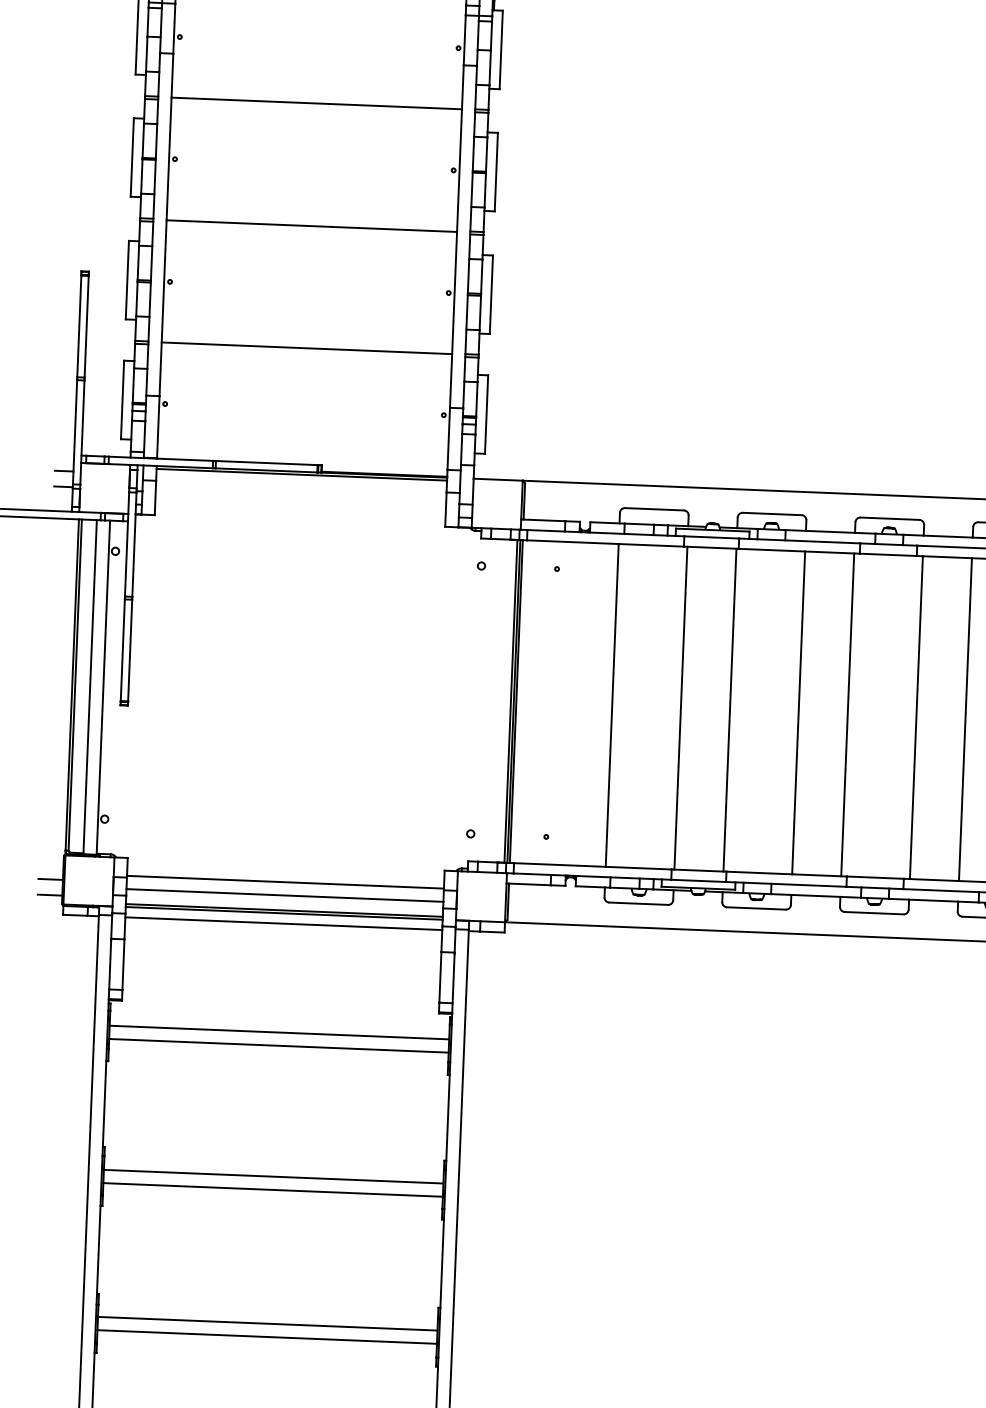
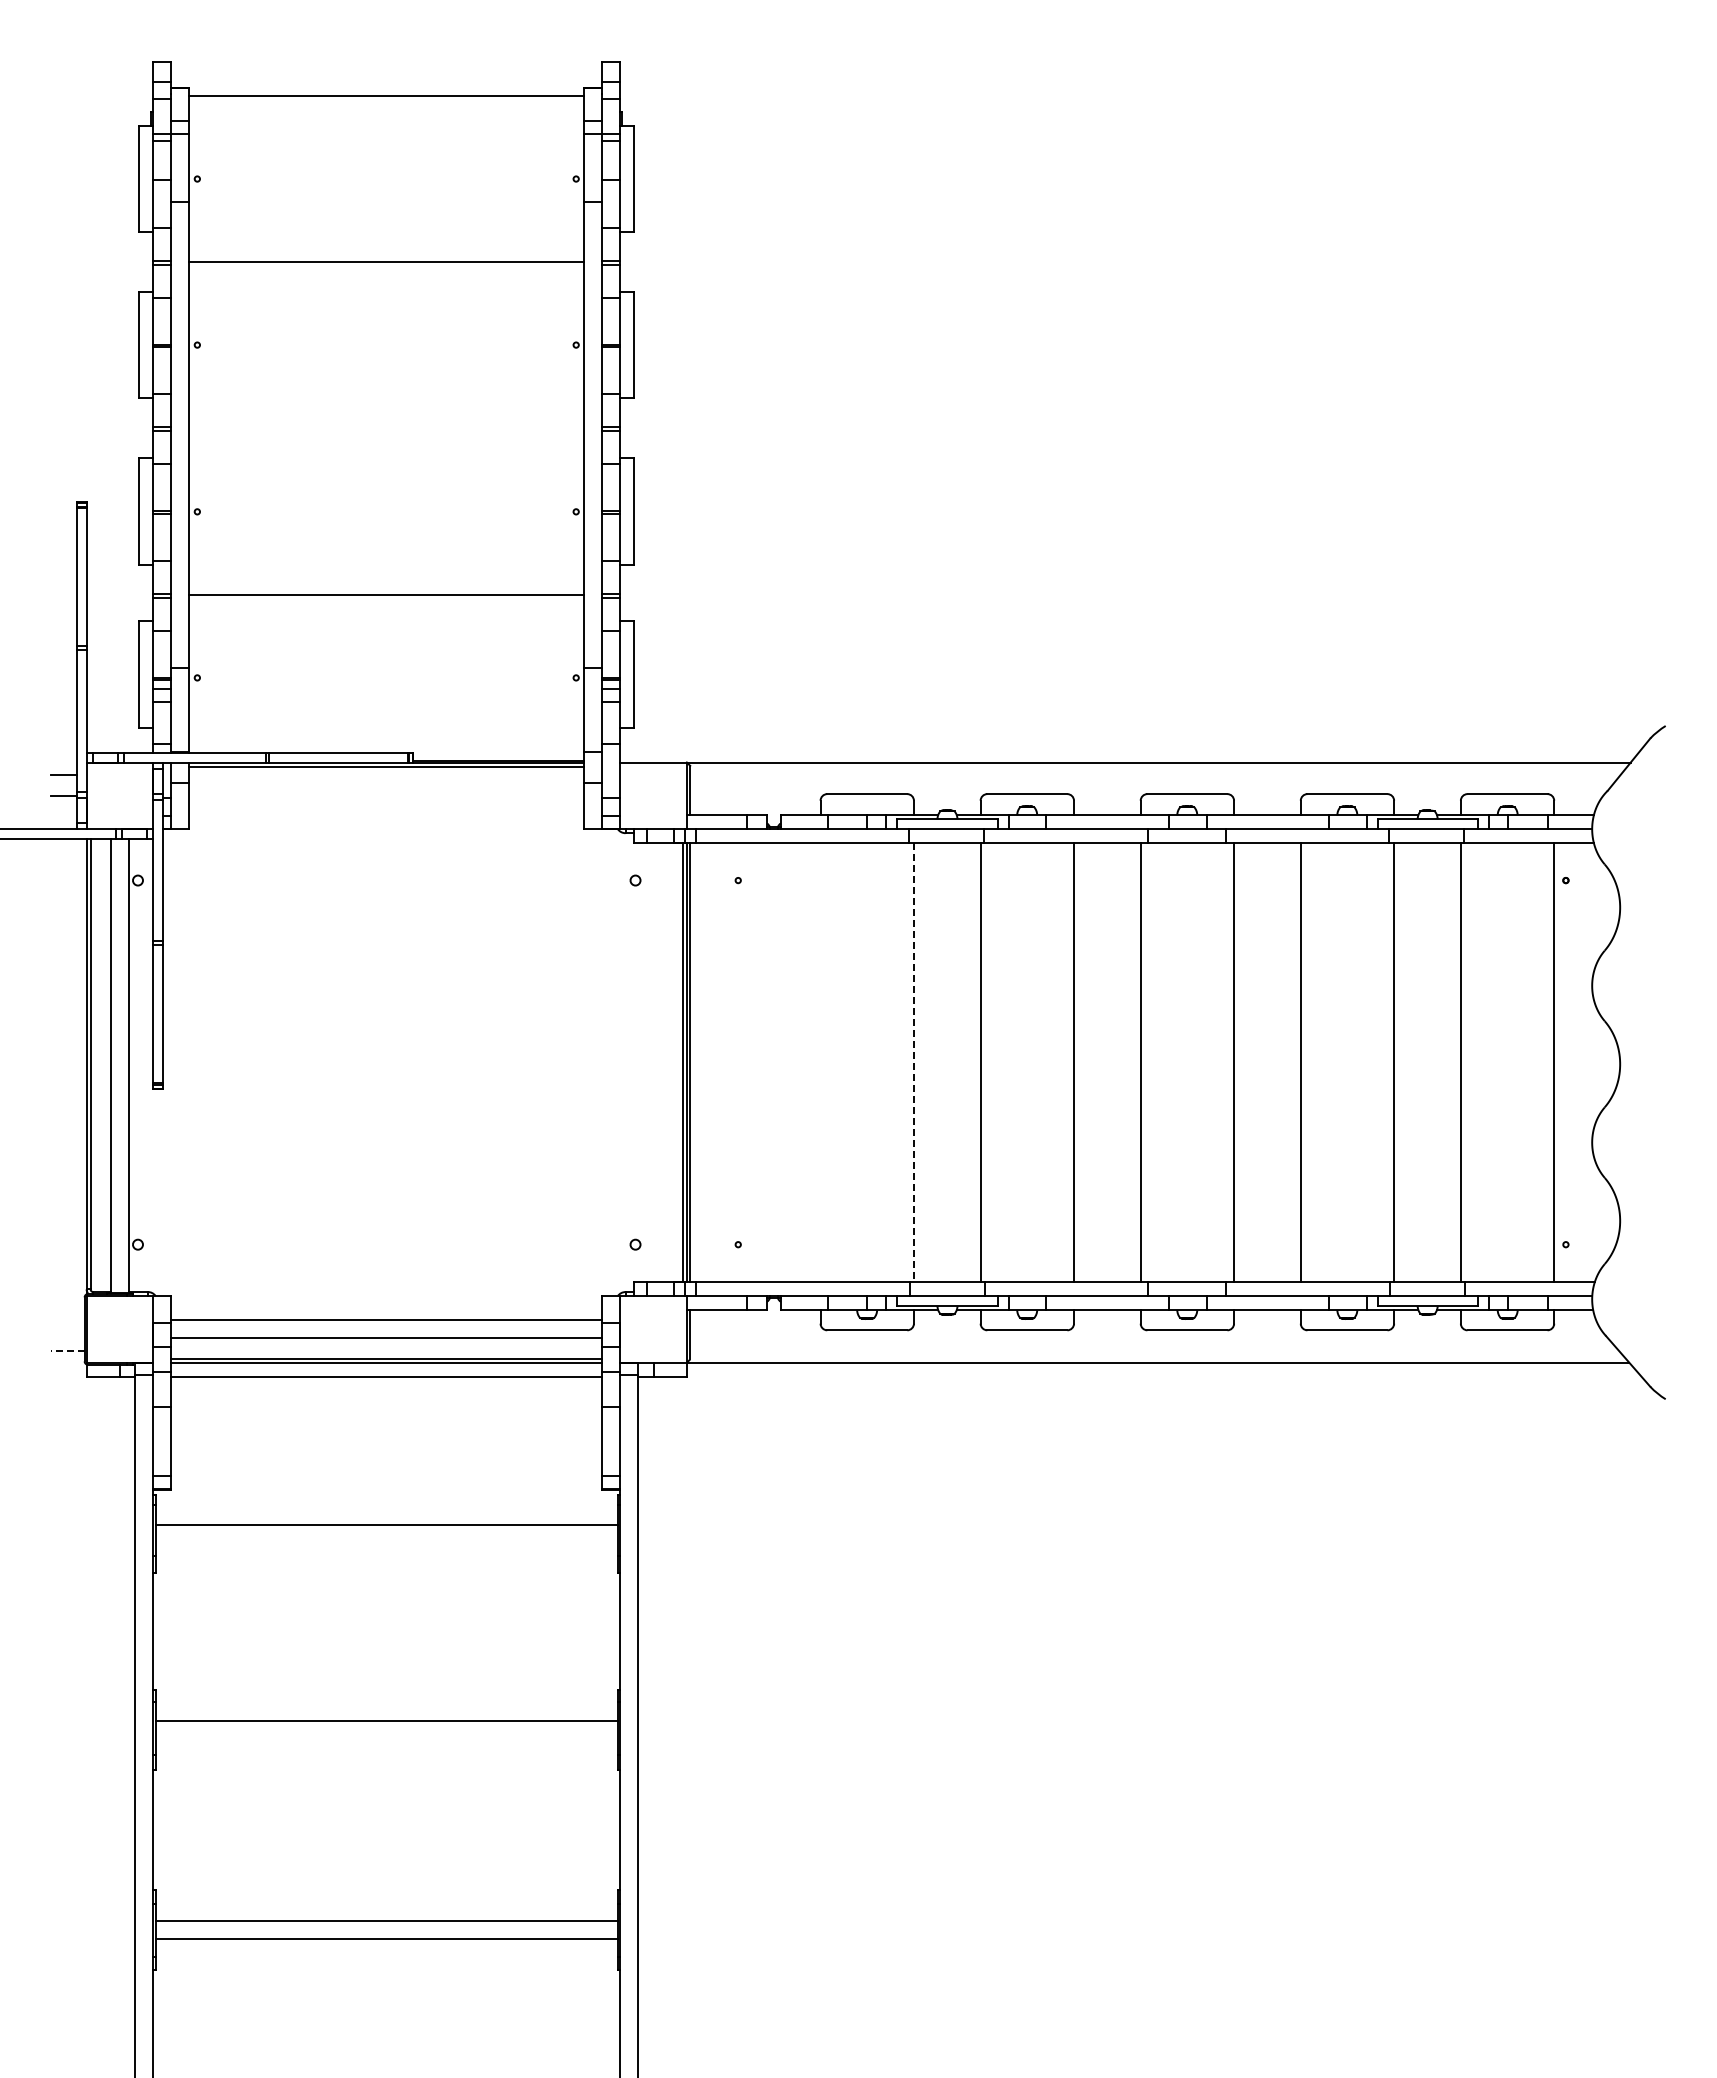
line: (311, 226) -> (386, 428), removed
line: (612, 705) -> (820, 1062), removed
line: (680, 708) -> (913, 1063), solid -> dashed
line: (50, 879) -> (67, 1329), removed
line: (49, 894) -> (67, 1350), solid -> dashed
line: (278, 1045) -> (386, 1542), removed
line: (272, 1189) -> (386, 1738), removed

